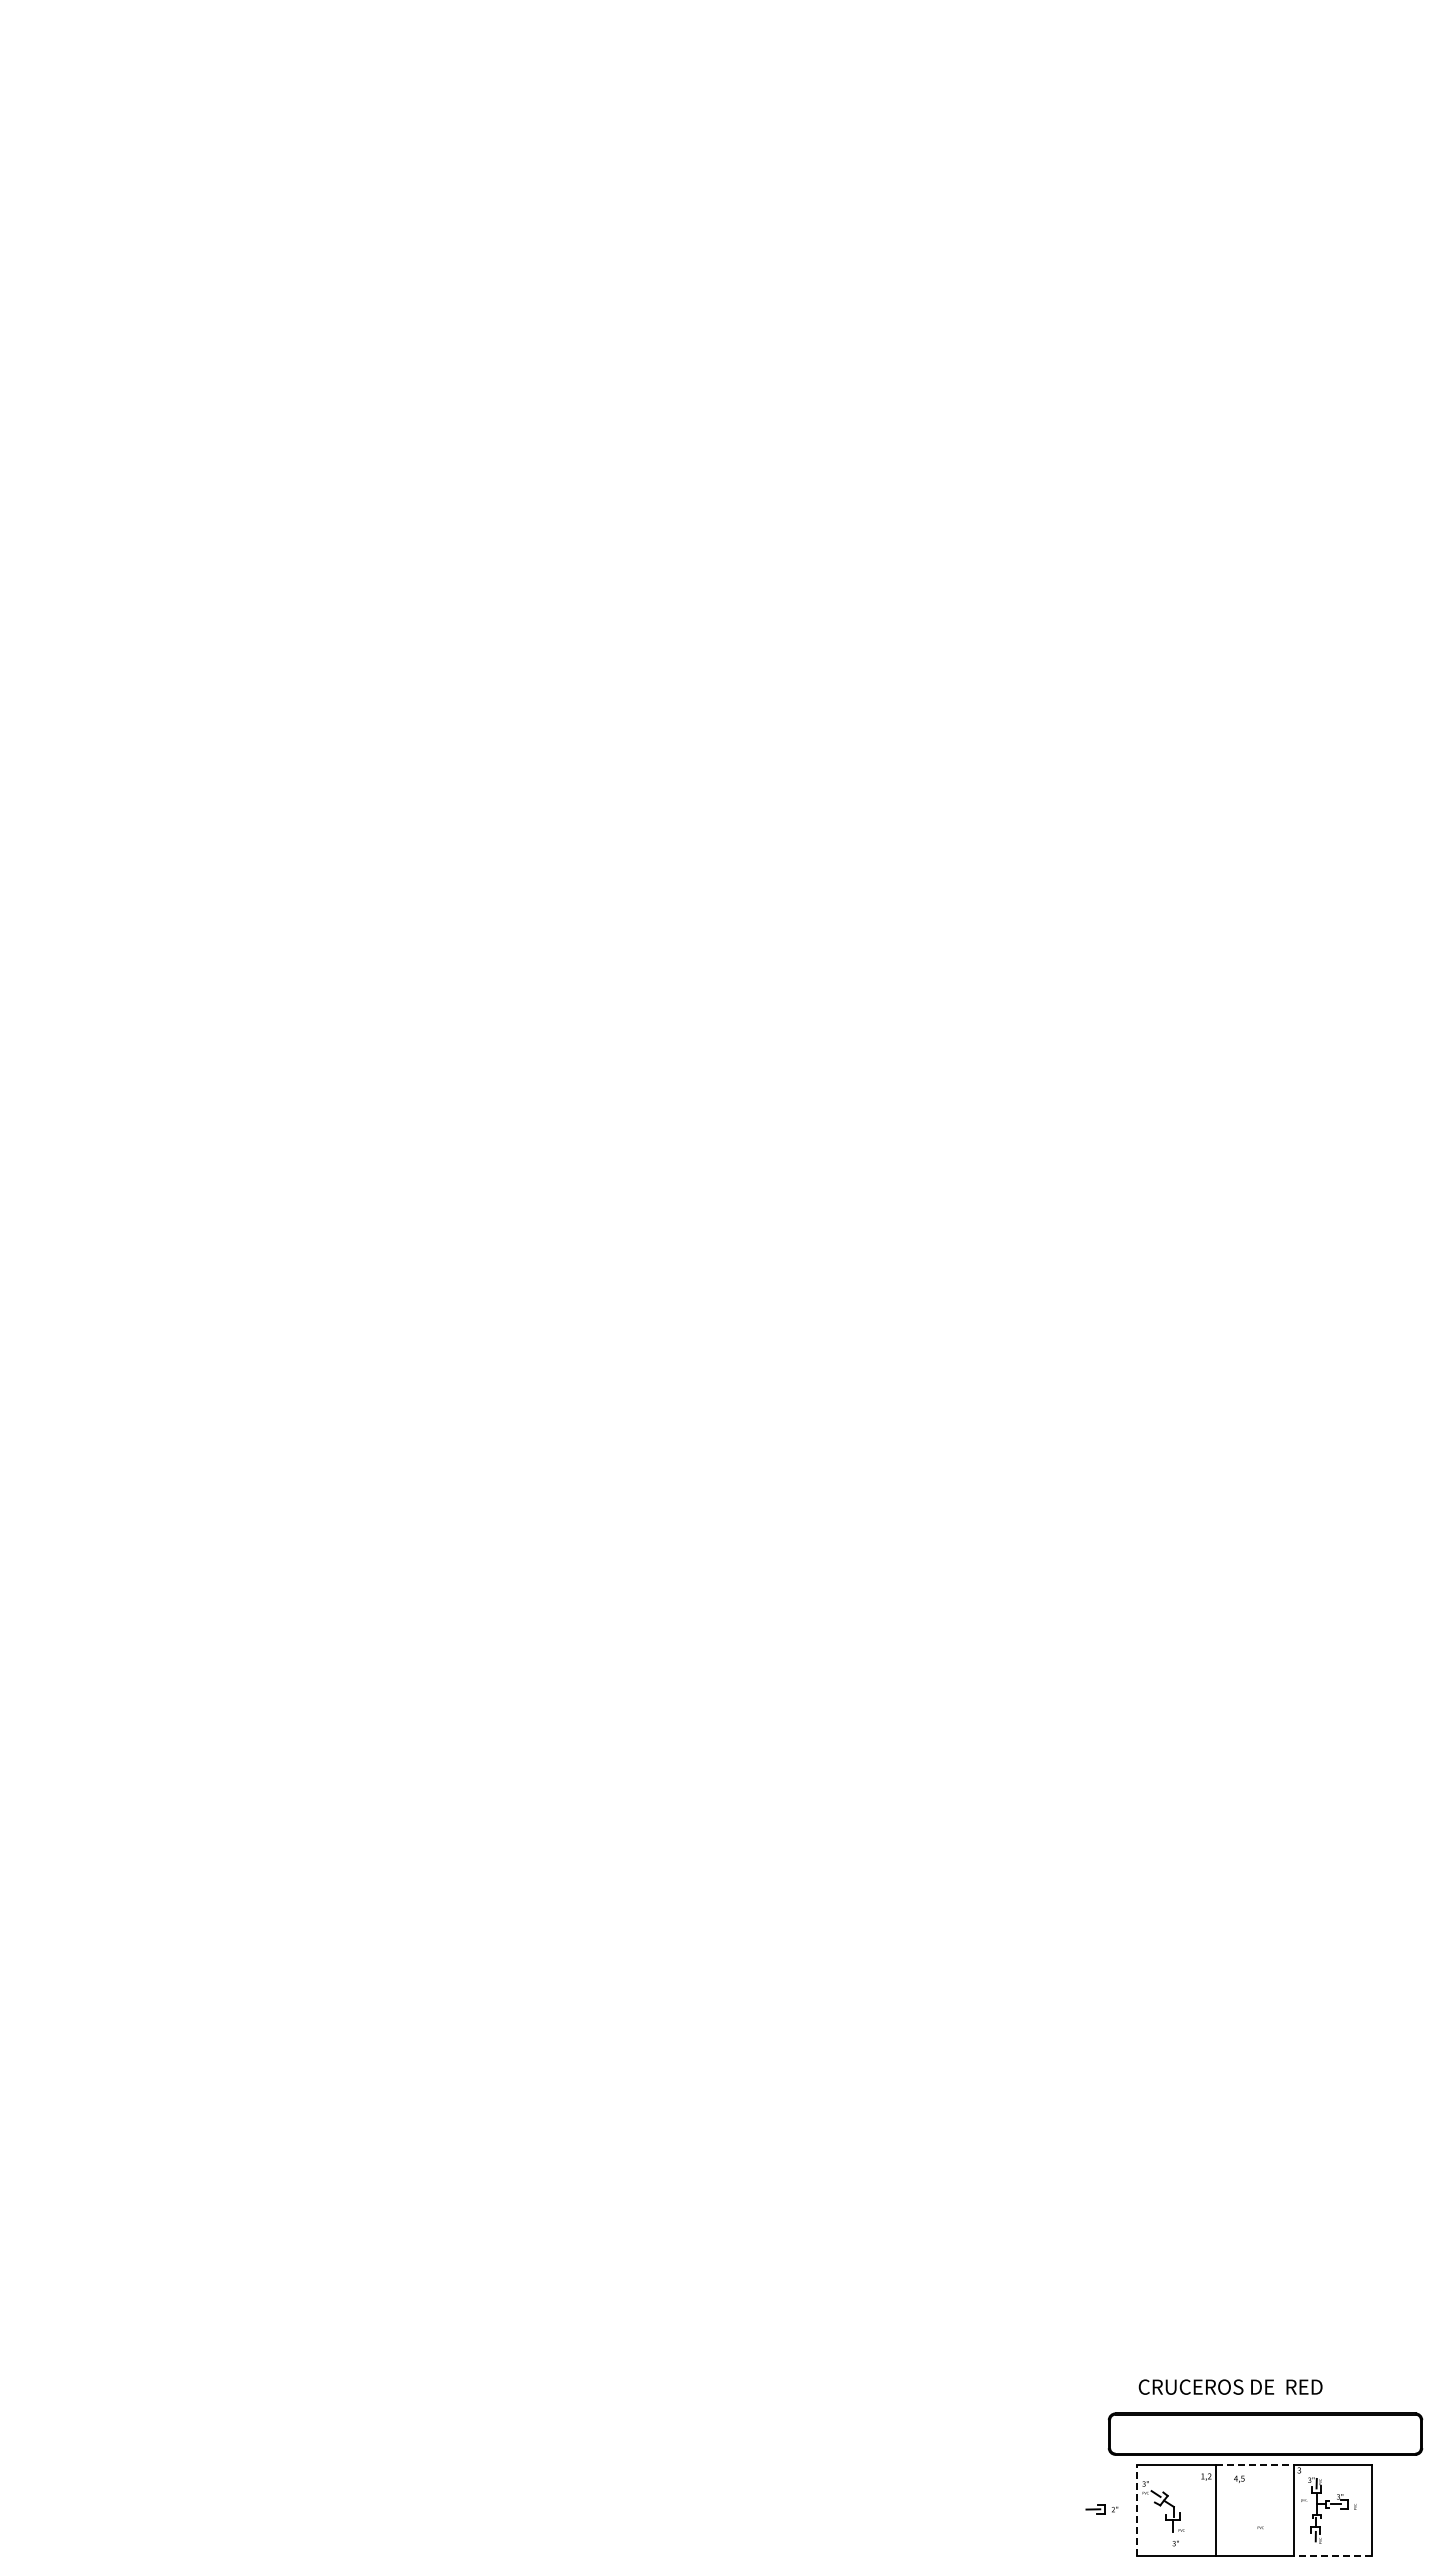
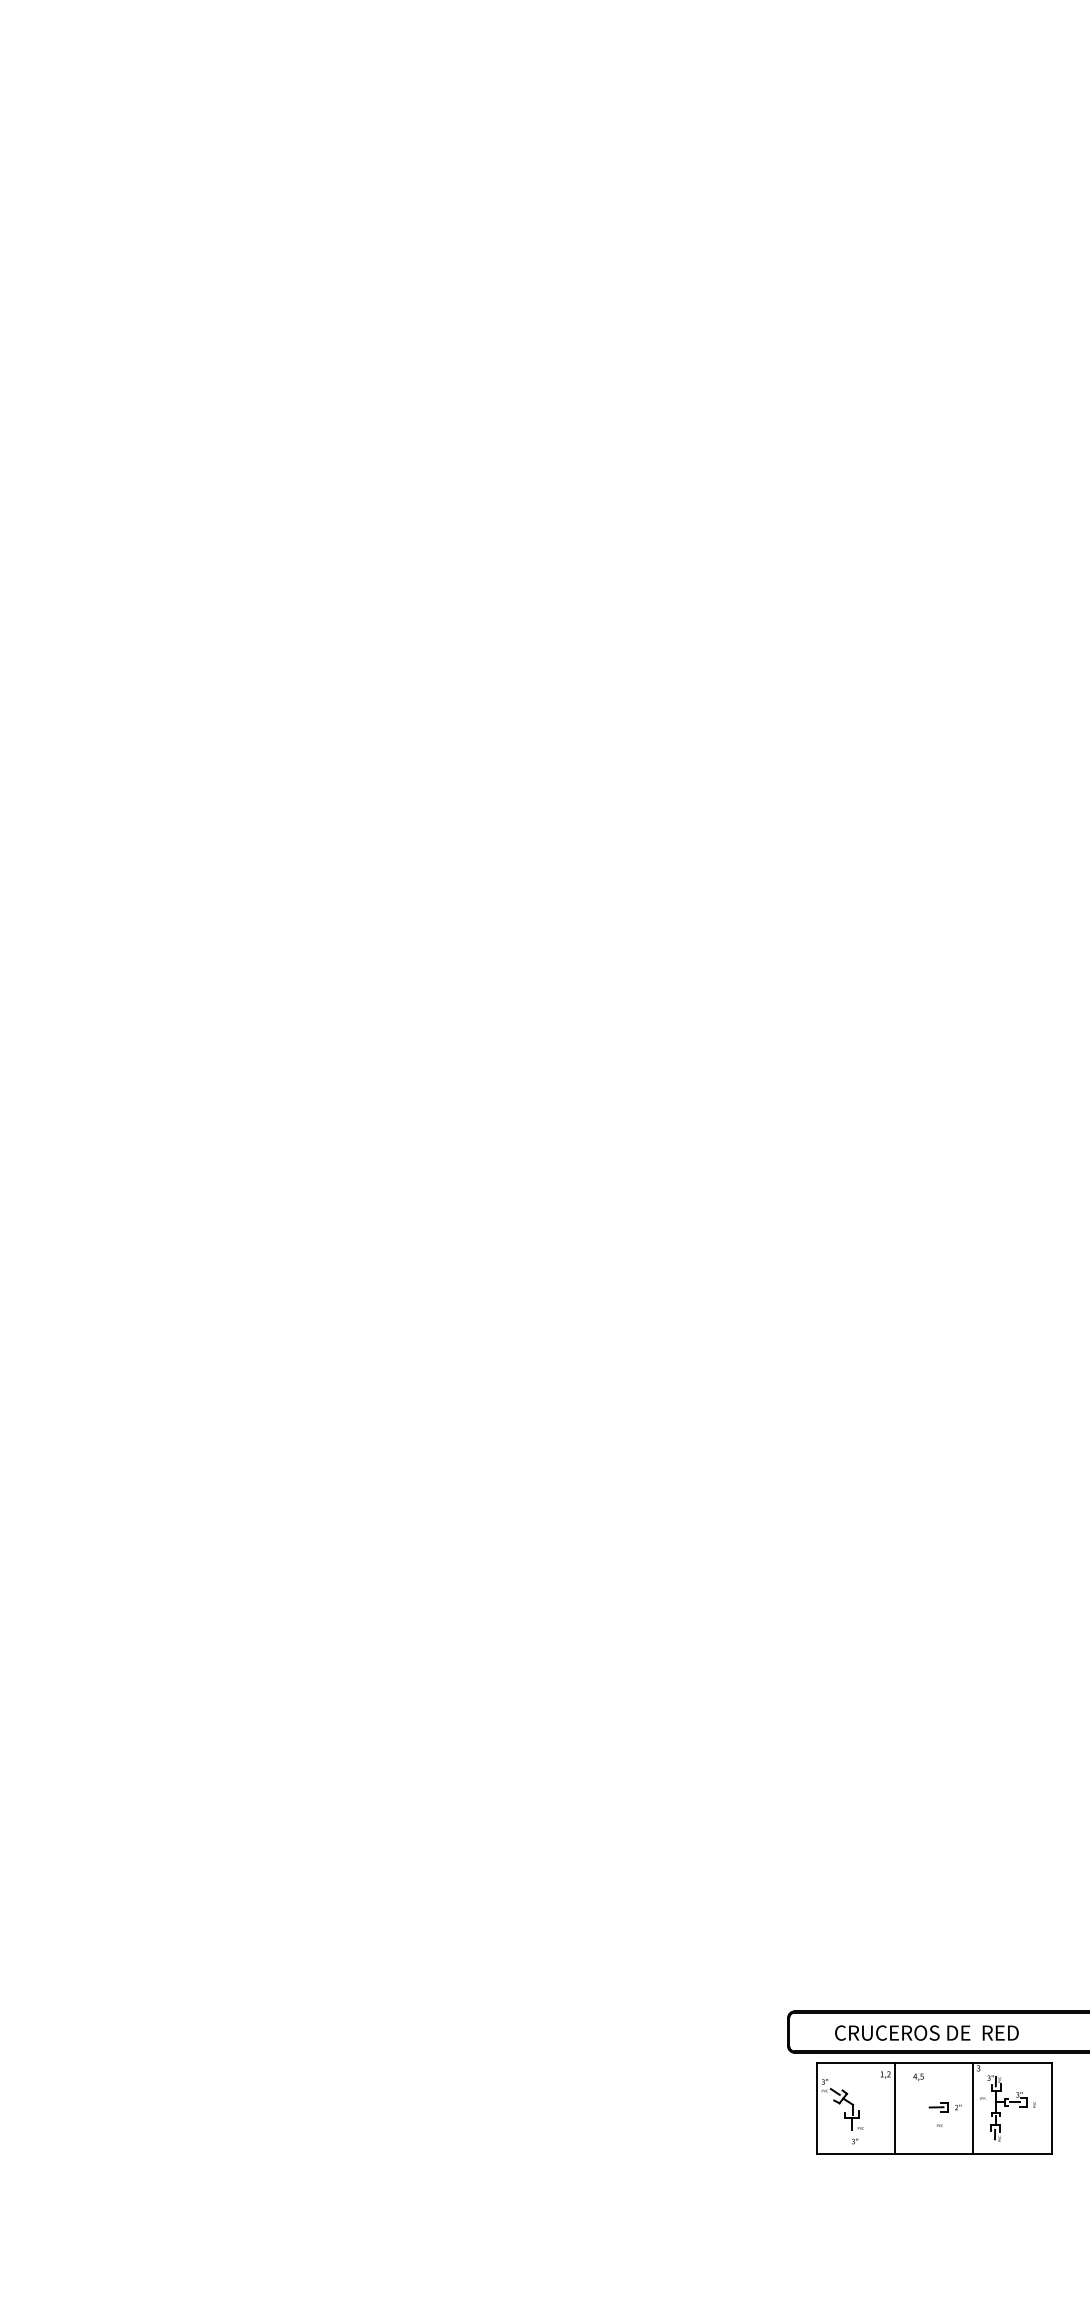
text: (1230, 2386) -> (926, 2032), moved
line: (1255, 2465) -> (934, 2063), dashed -> solid
part: (1101, 2509) -> (944, 2107), moved
line: (1137, 2510) -> (816, 2108), dashed -> solid
line: (1332, 2555) -> (1011, 2153), dashed -> solid

